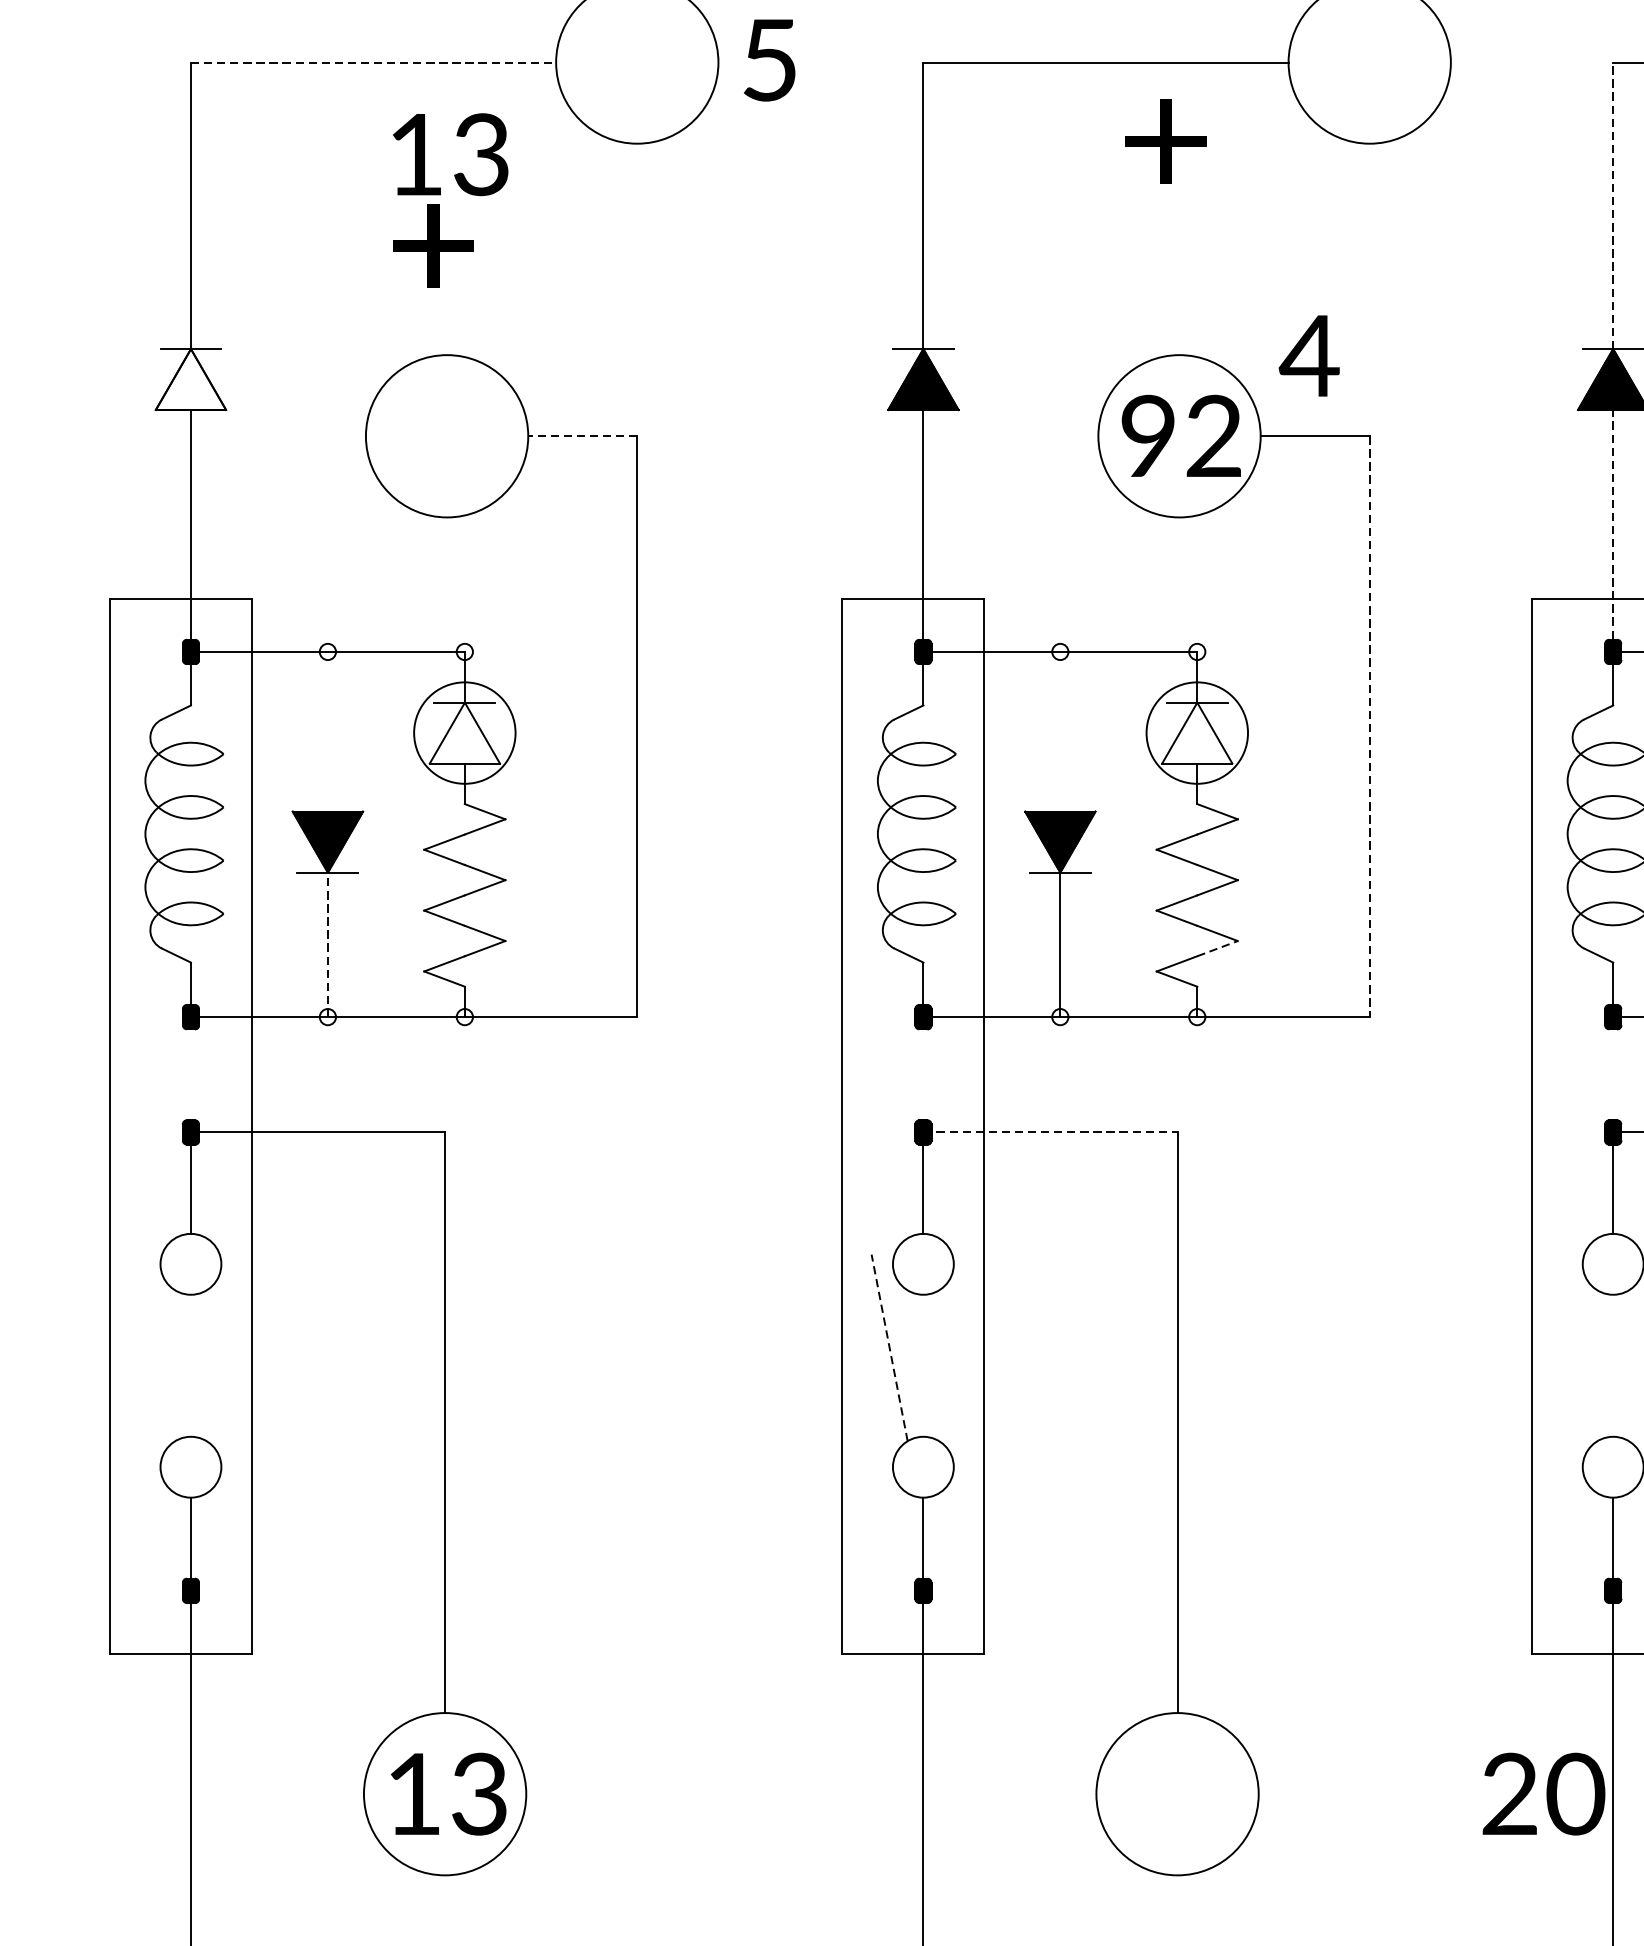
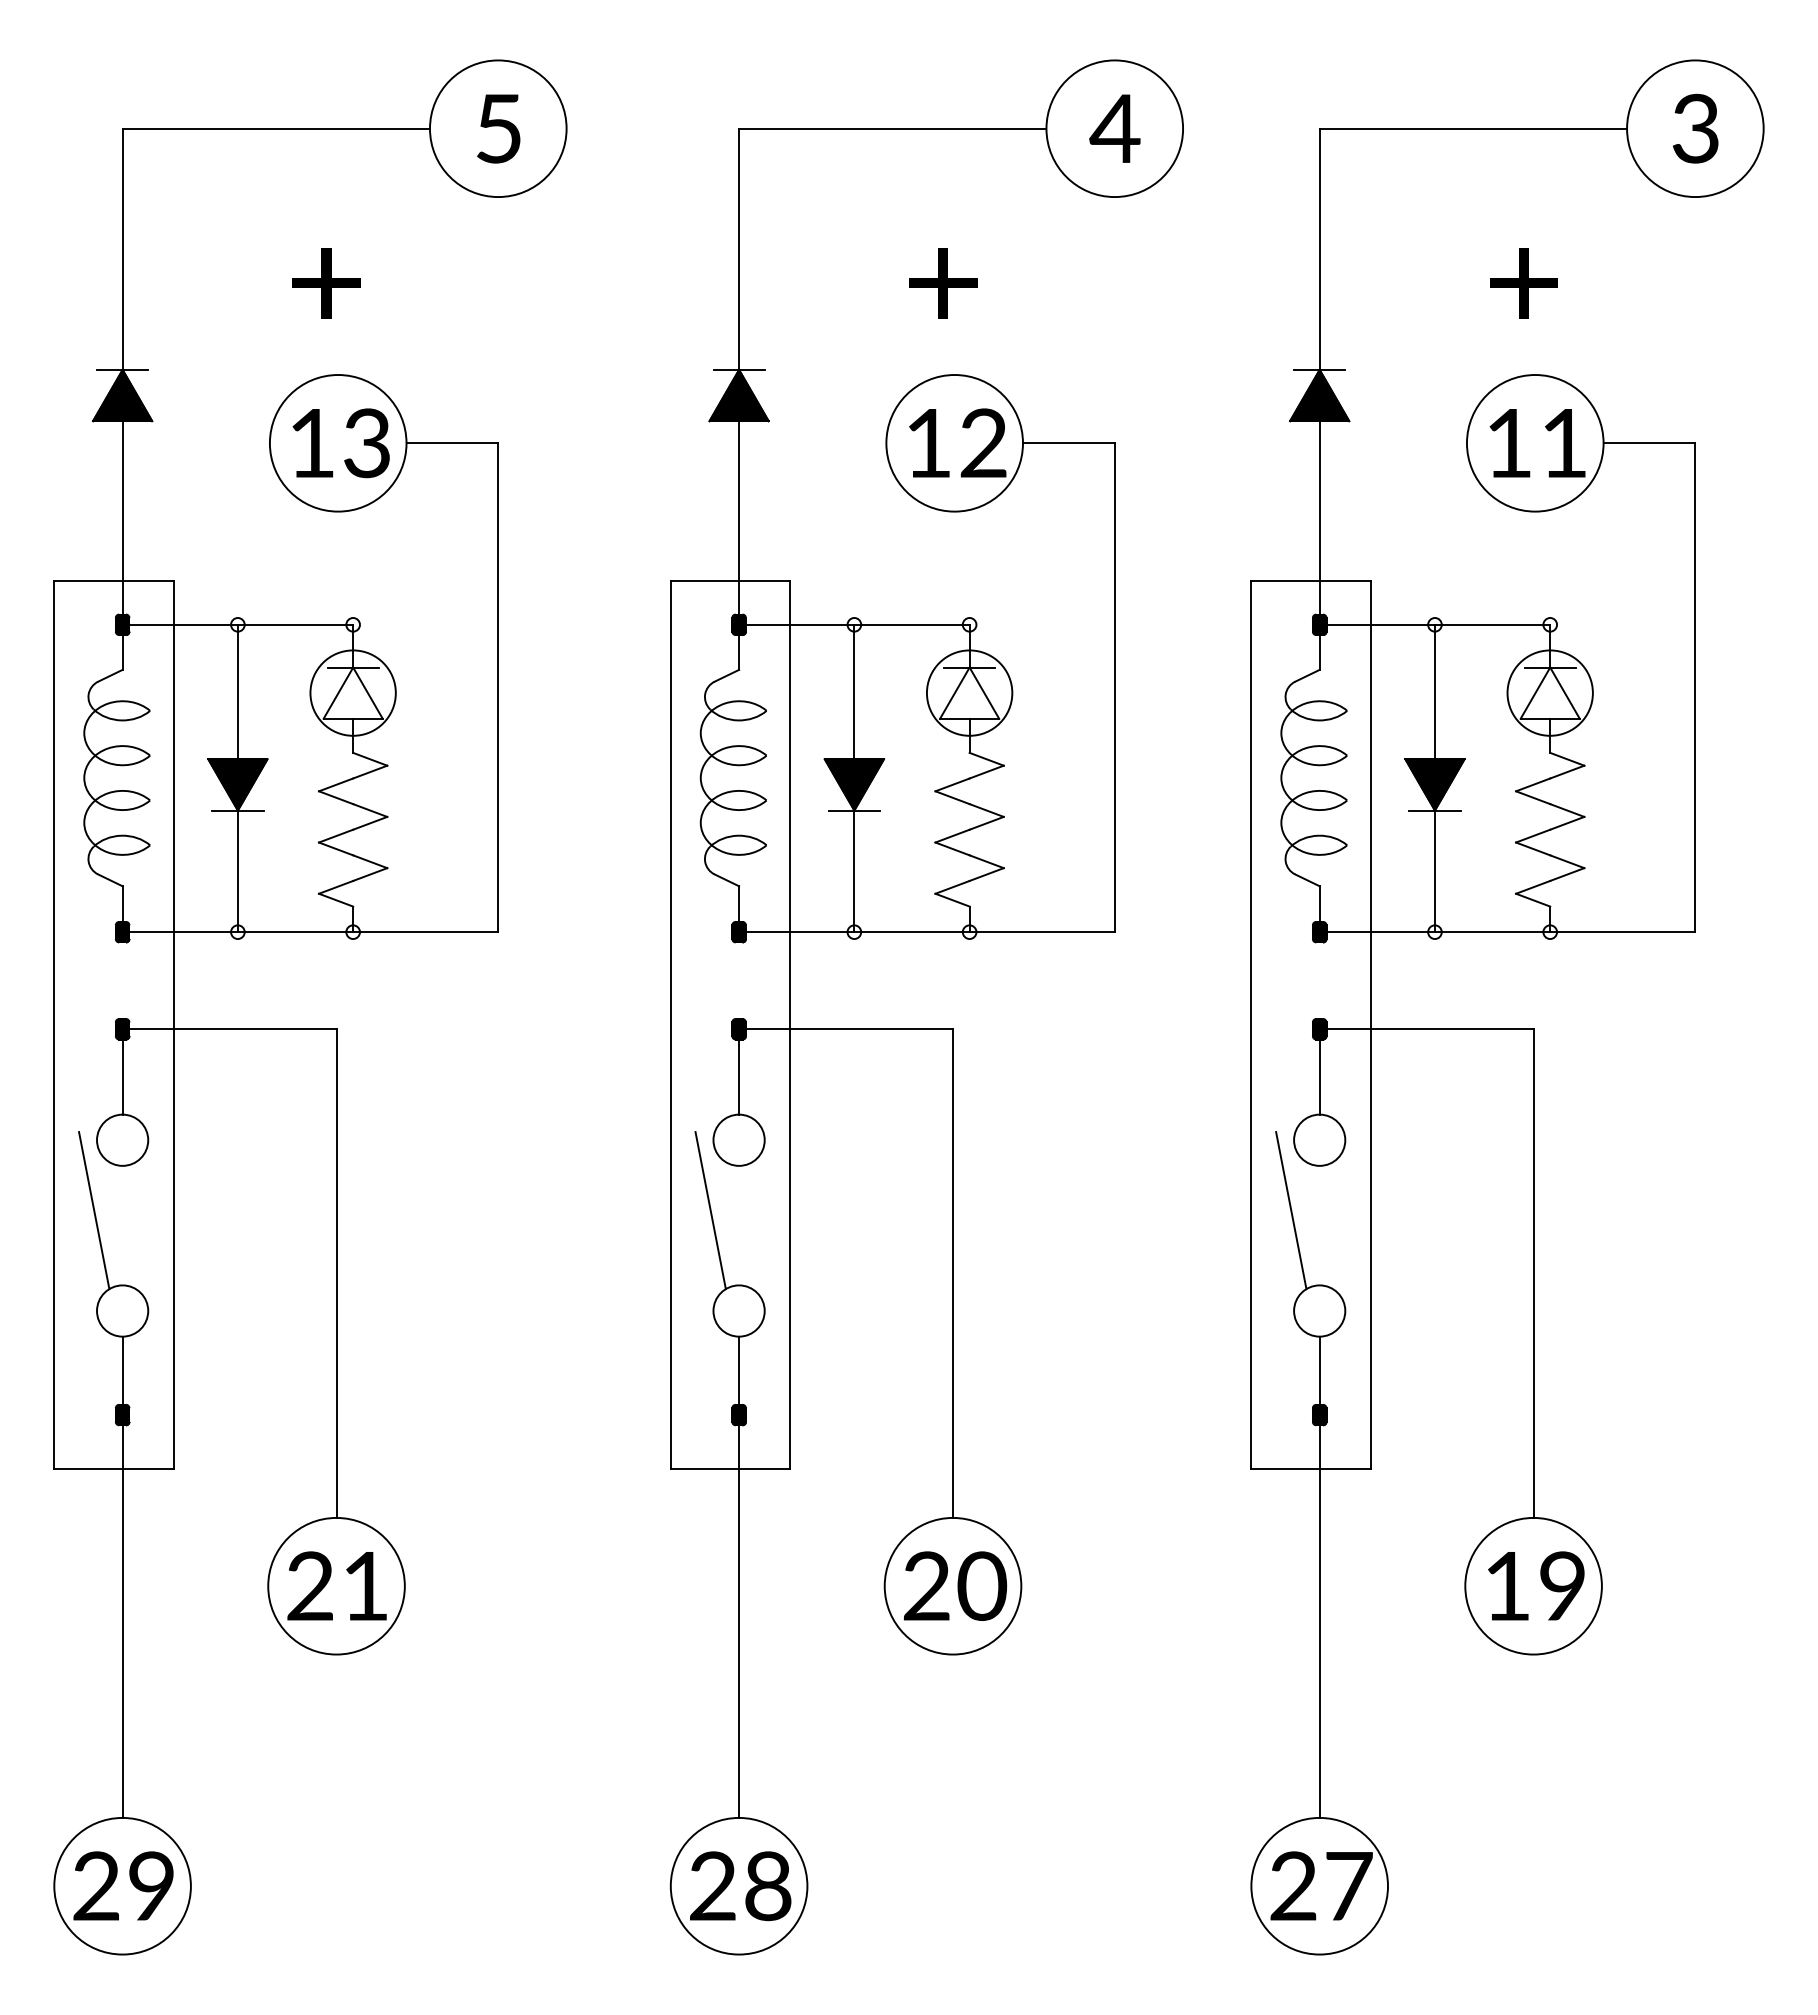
text: (769, 59) -> (498, 128), moved
line: (373, 62) -> (276, 128), dashed -> solid
text: (1166, 141) -> (943, 283), moved
text: (449, 154) -> (340, 443), moved
line: (1612, 206) -> (1319, 249), dashed -> solid
text: (1308, 355) -> (1114, 128), moved
fill: (190, 379) -> (122, 395), added
text: (1148, 435) -> (928, 442), 92 -> 12
line: (582, 436) -> (452, 443), dashed -> solid
line: (1612, 531) -> (1319, 523), dashed -> solid
line: (1369, 727) -> (1114, 688), dashed -> solid
line: (327, 731) -> (237, 691), added
line: (1060, 731) -> (854, 691), added
line: (327, 945) -> (237, 871), dashed -> solid
line: (1218, 948) -> (987, 874), dashed -> solid
line: (1050, 1132) -> (846, 1029), dashed -> solid
line: (157, 1347) -> (94, 1210), added
line: (889, 1347) -> (710, 1210), dashed -> solid
line: (1579, 1347) -> (1291, 1210), added
text: (1544, 1793) -> (955, 1585), moved
text: (446, 1794) -> (337, 1586), 13 -> 21

